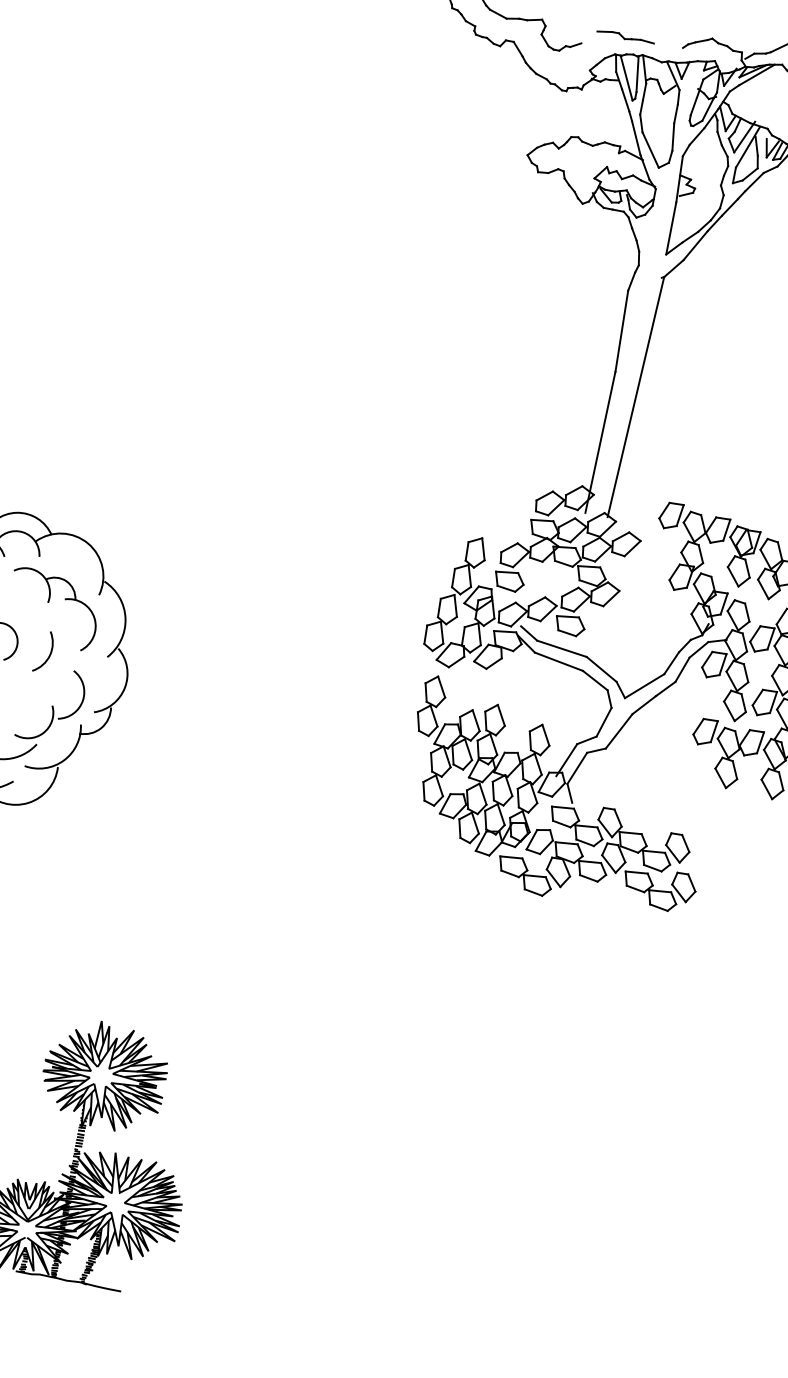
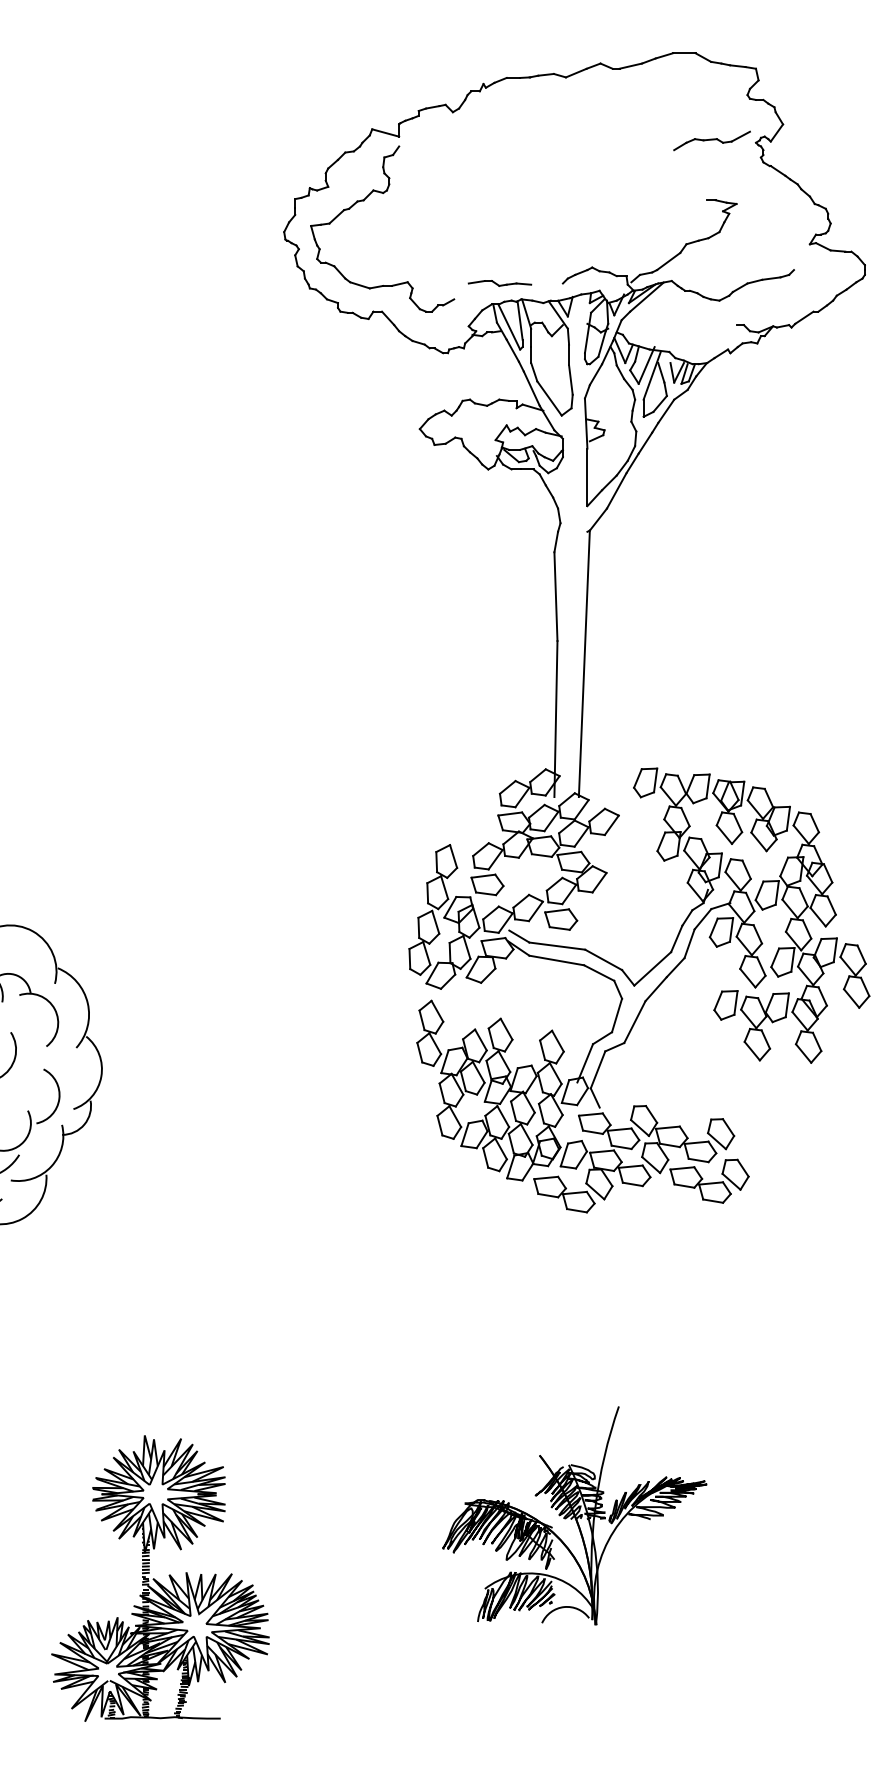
part: (477, 1168) -> (574, 1515), added

